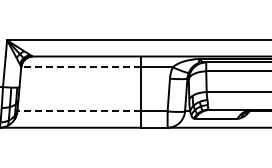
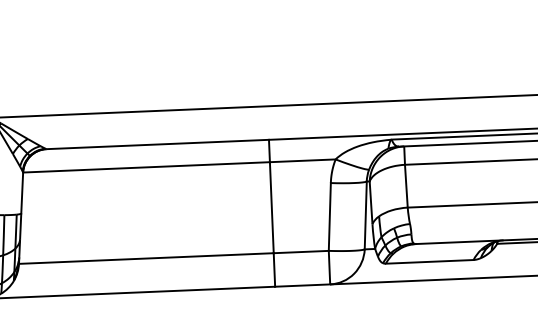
line: (81, 67) -> (147, 167), dashed -> solid
line: (79, 111) -> (147, 258), dashed -> solid

